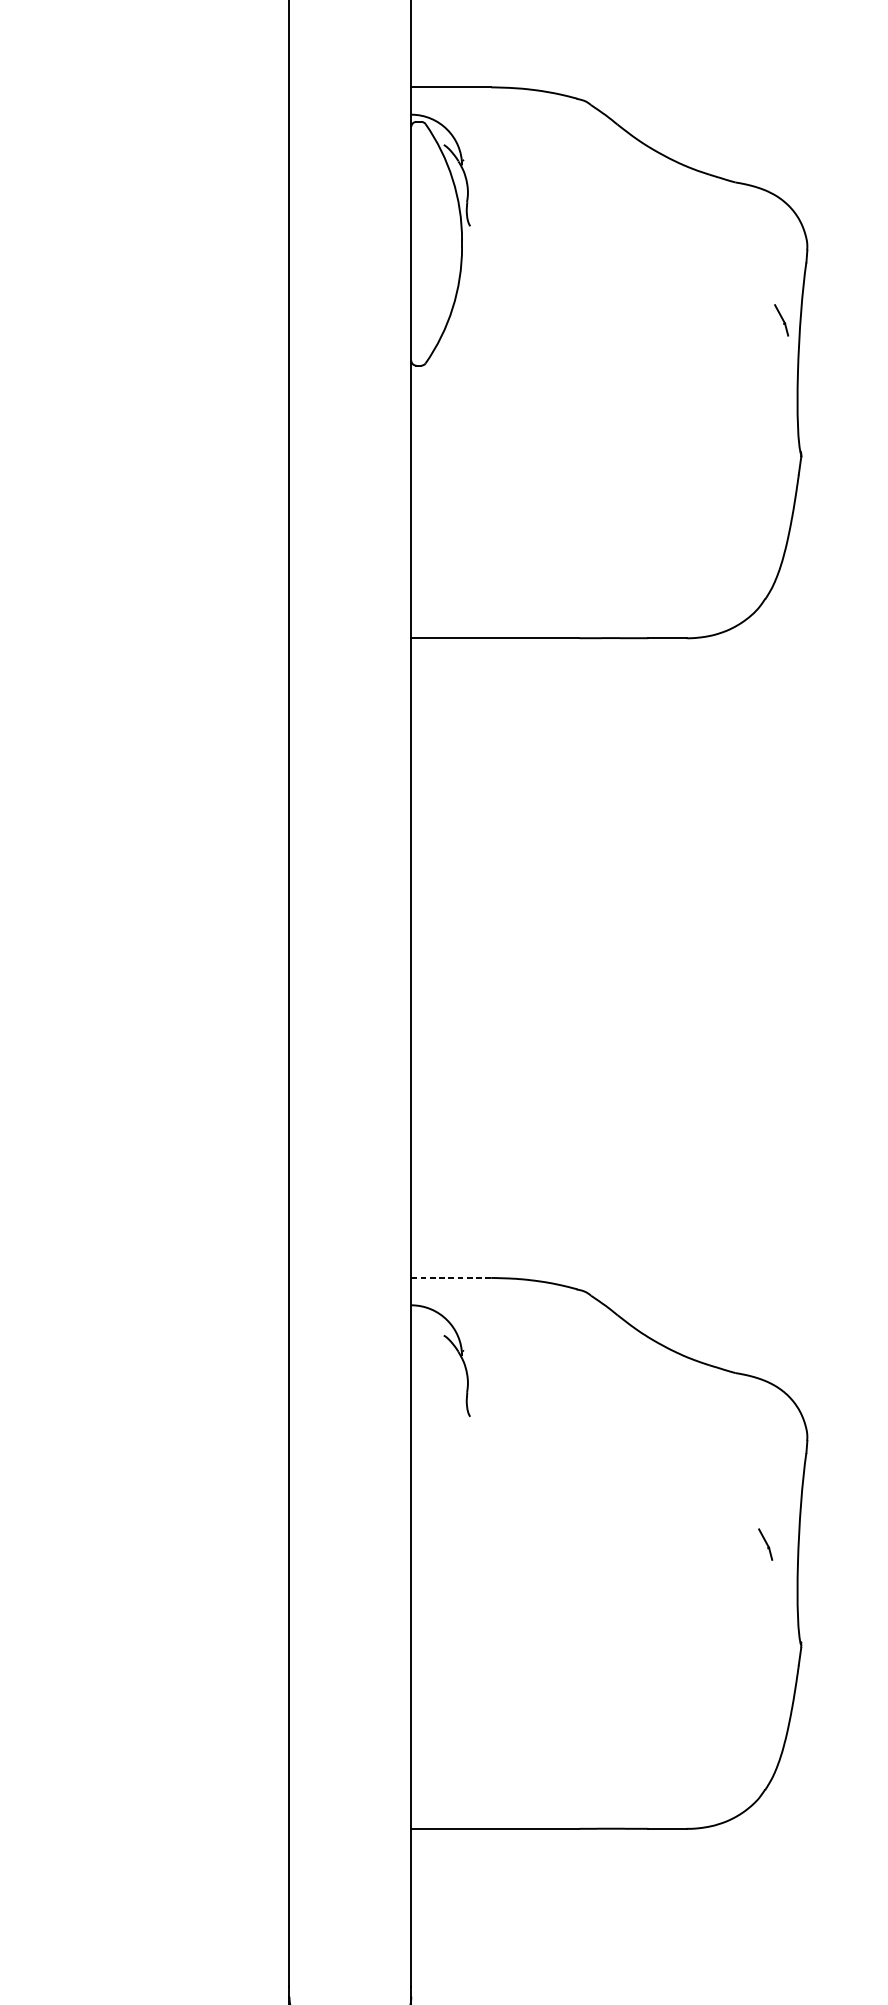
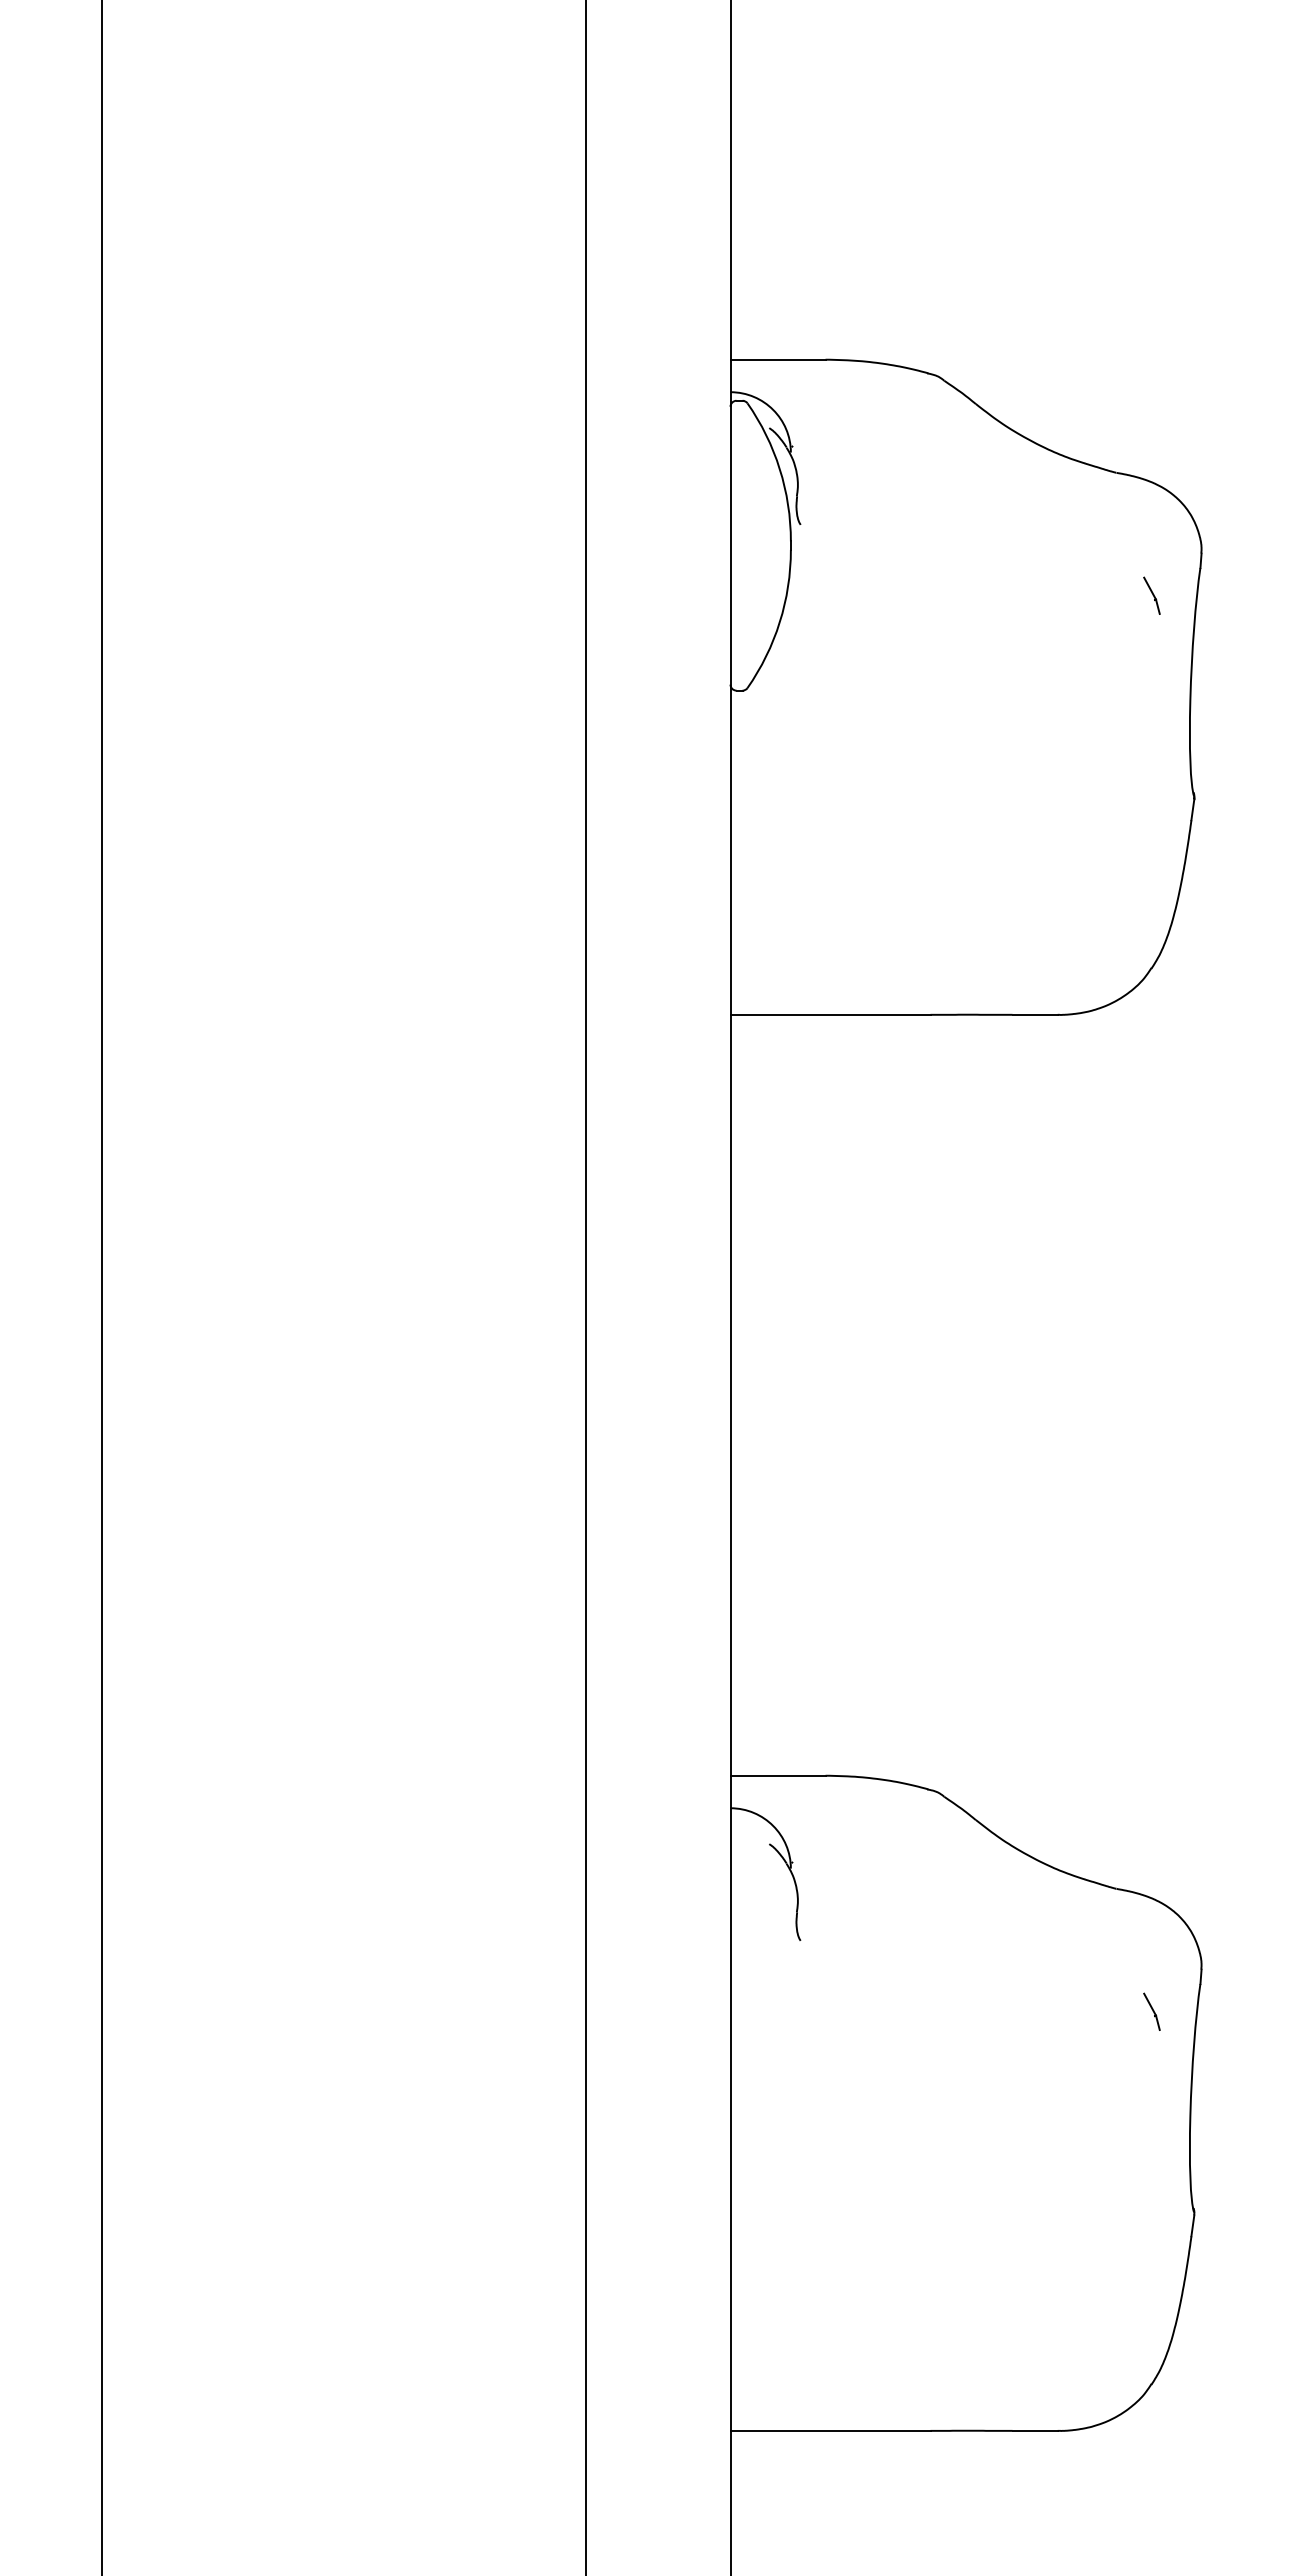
part: (781, 320) -> (1151, 595), moved
line: (451, 1277) -> (778, 1775), dashed -> solid
part: (765, 1544) -> (1151, 2011), moved

